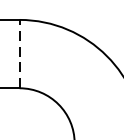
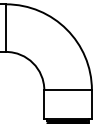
line: (20, 54) -> (6, 28), dashed -> solid

